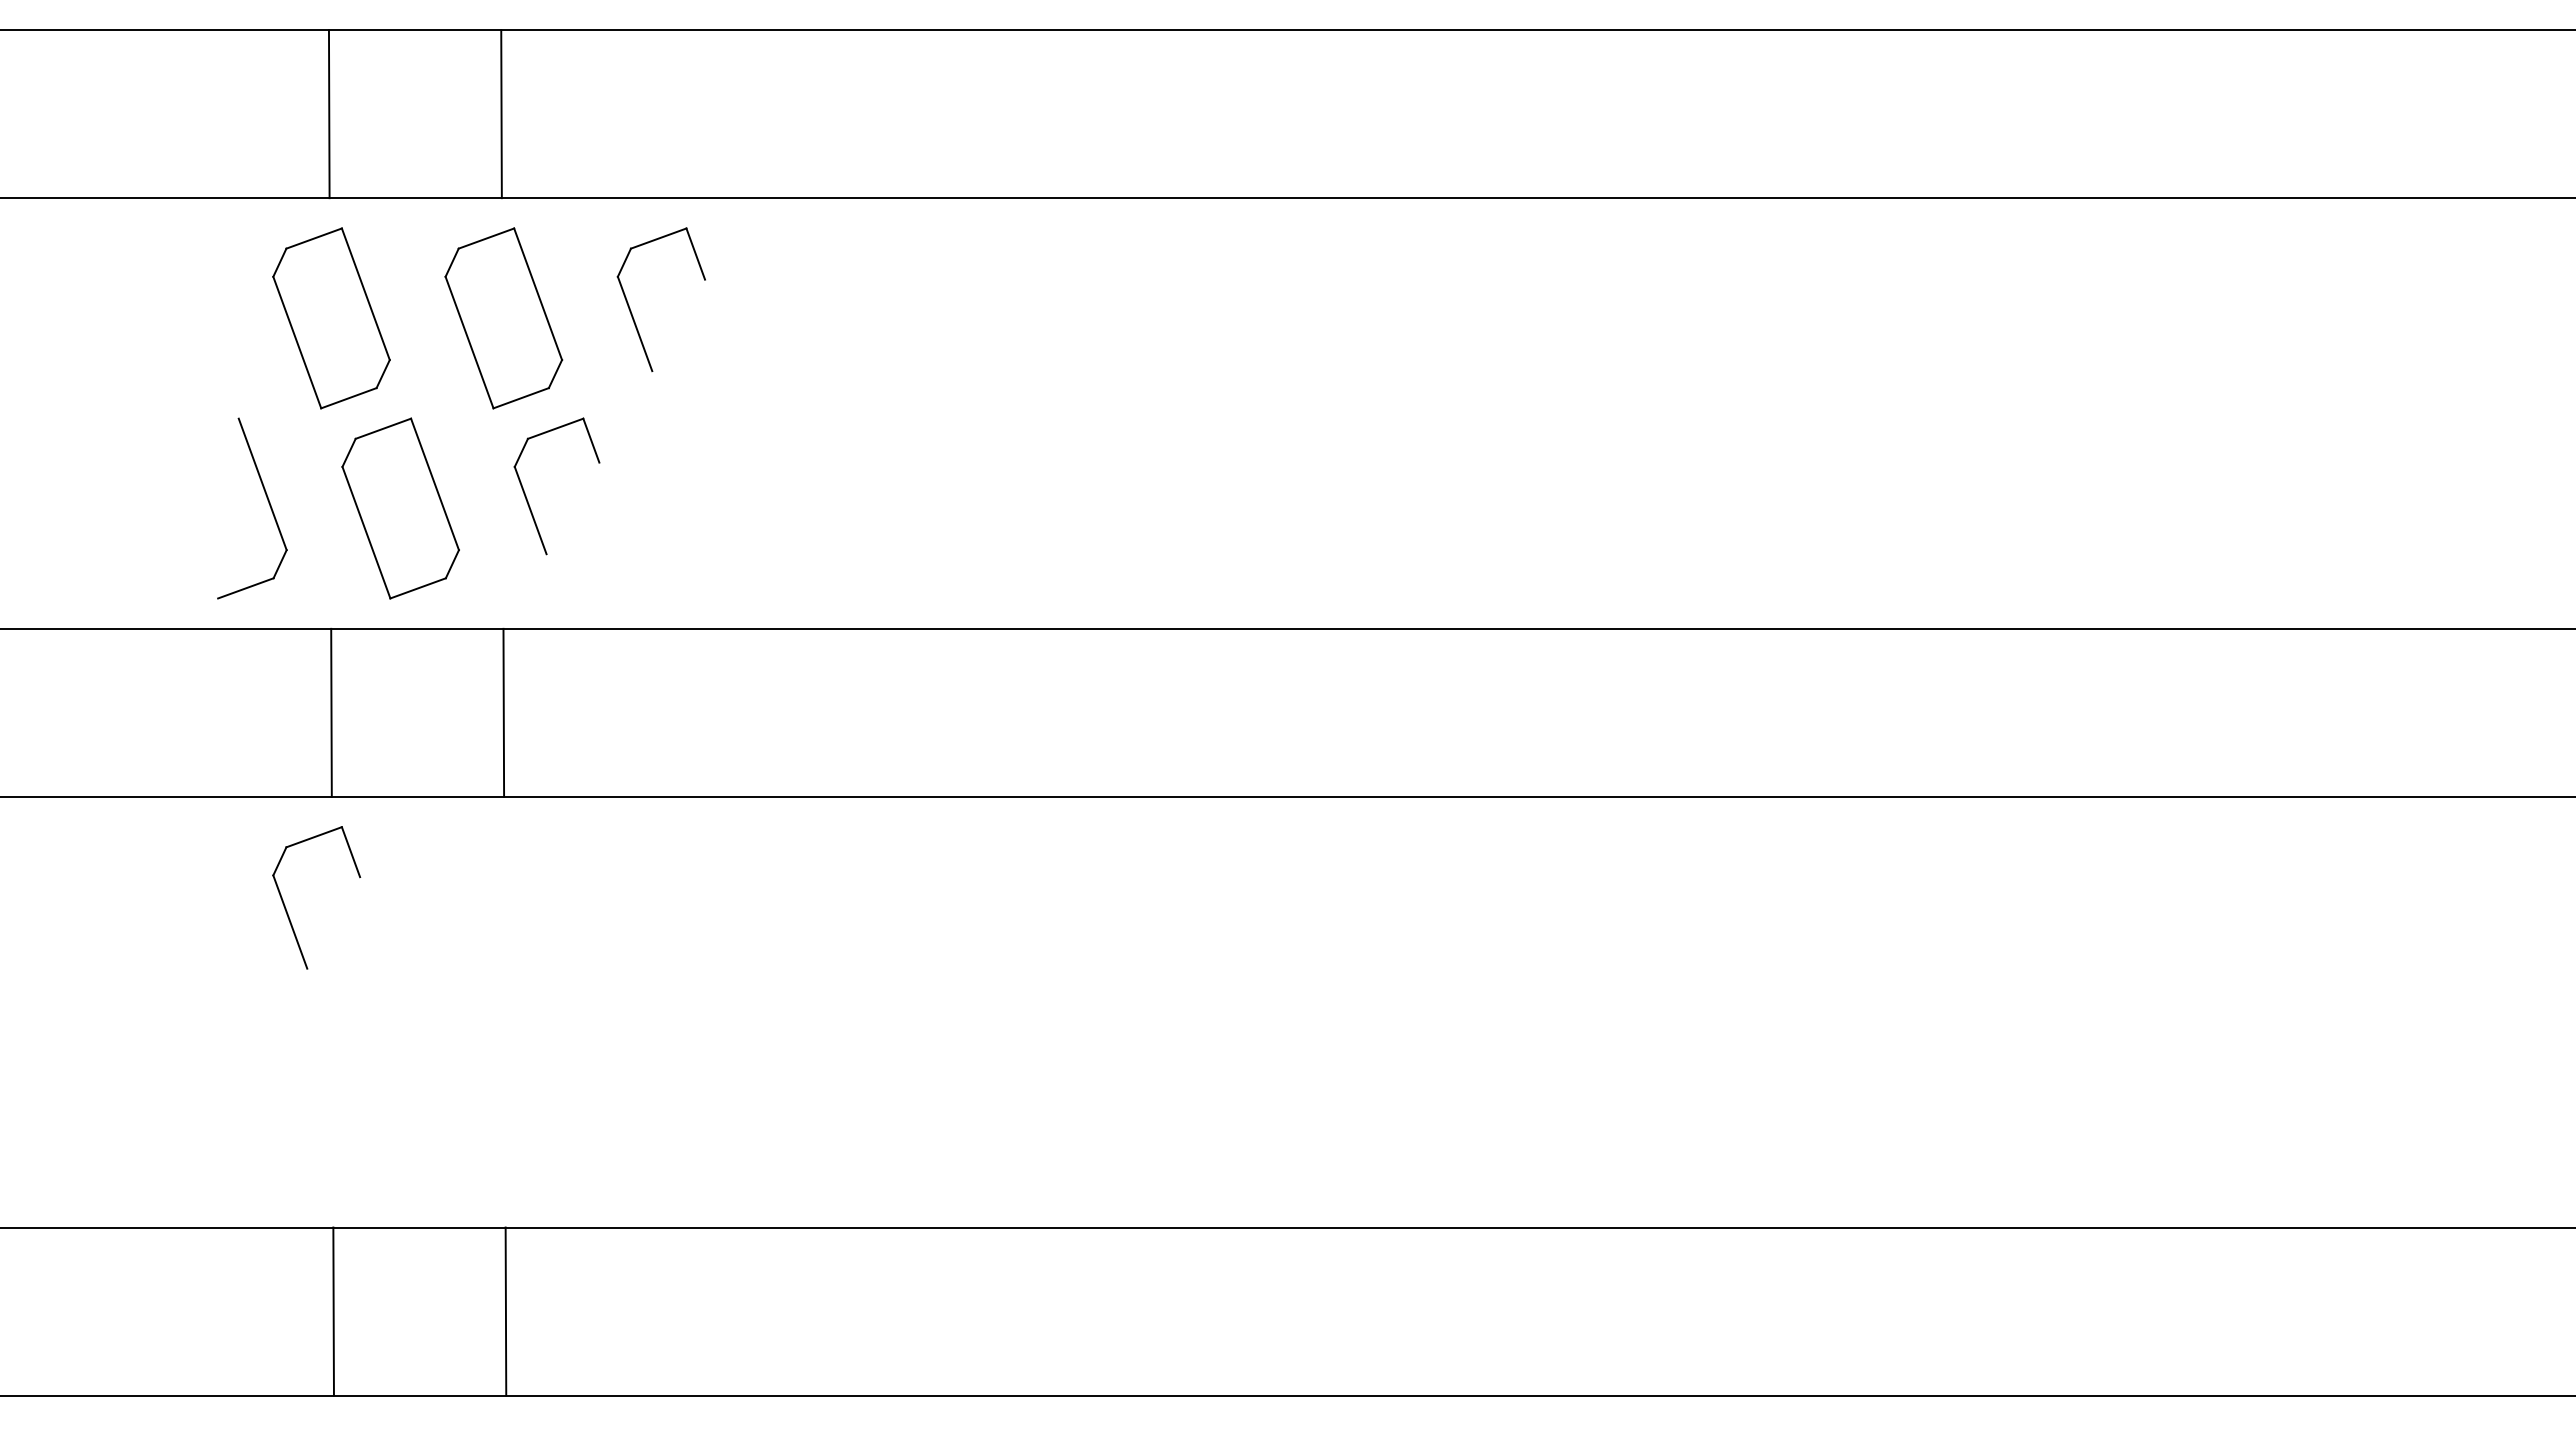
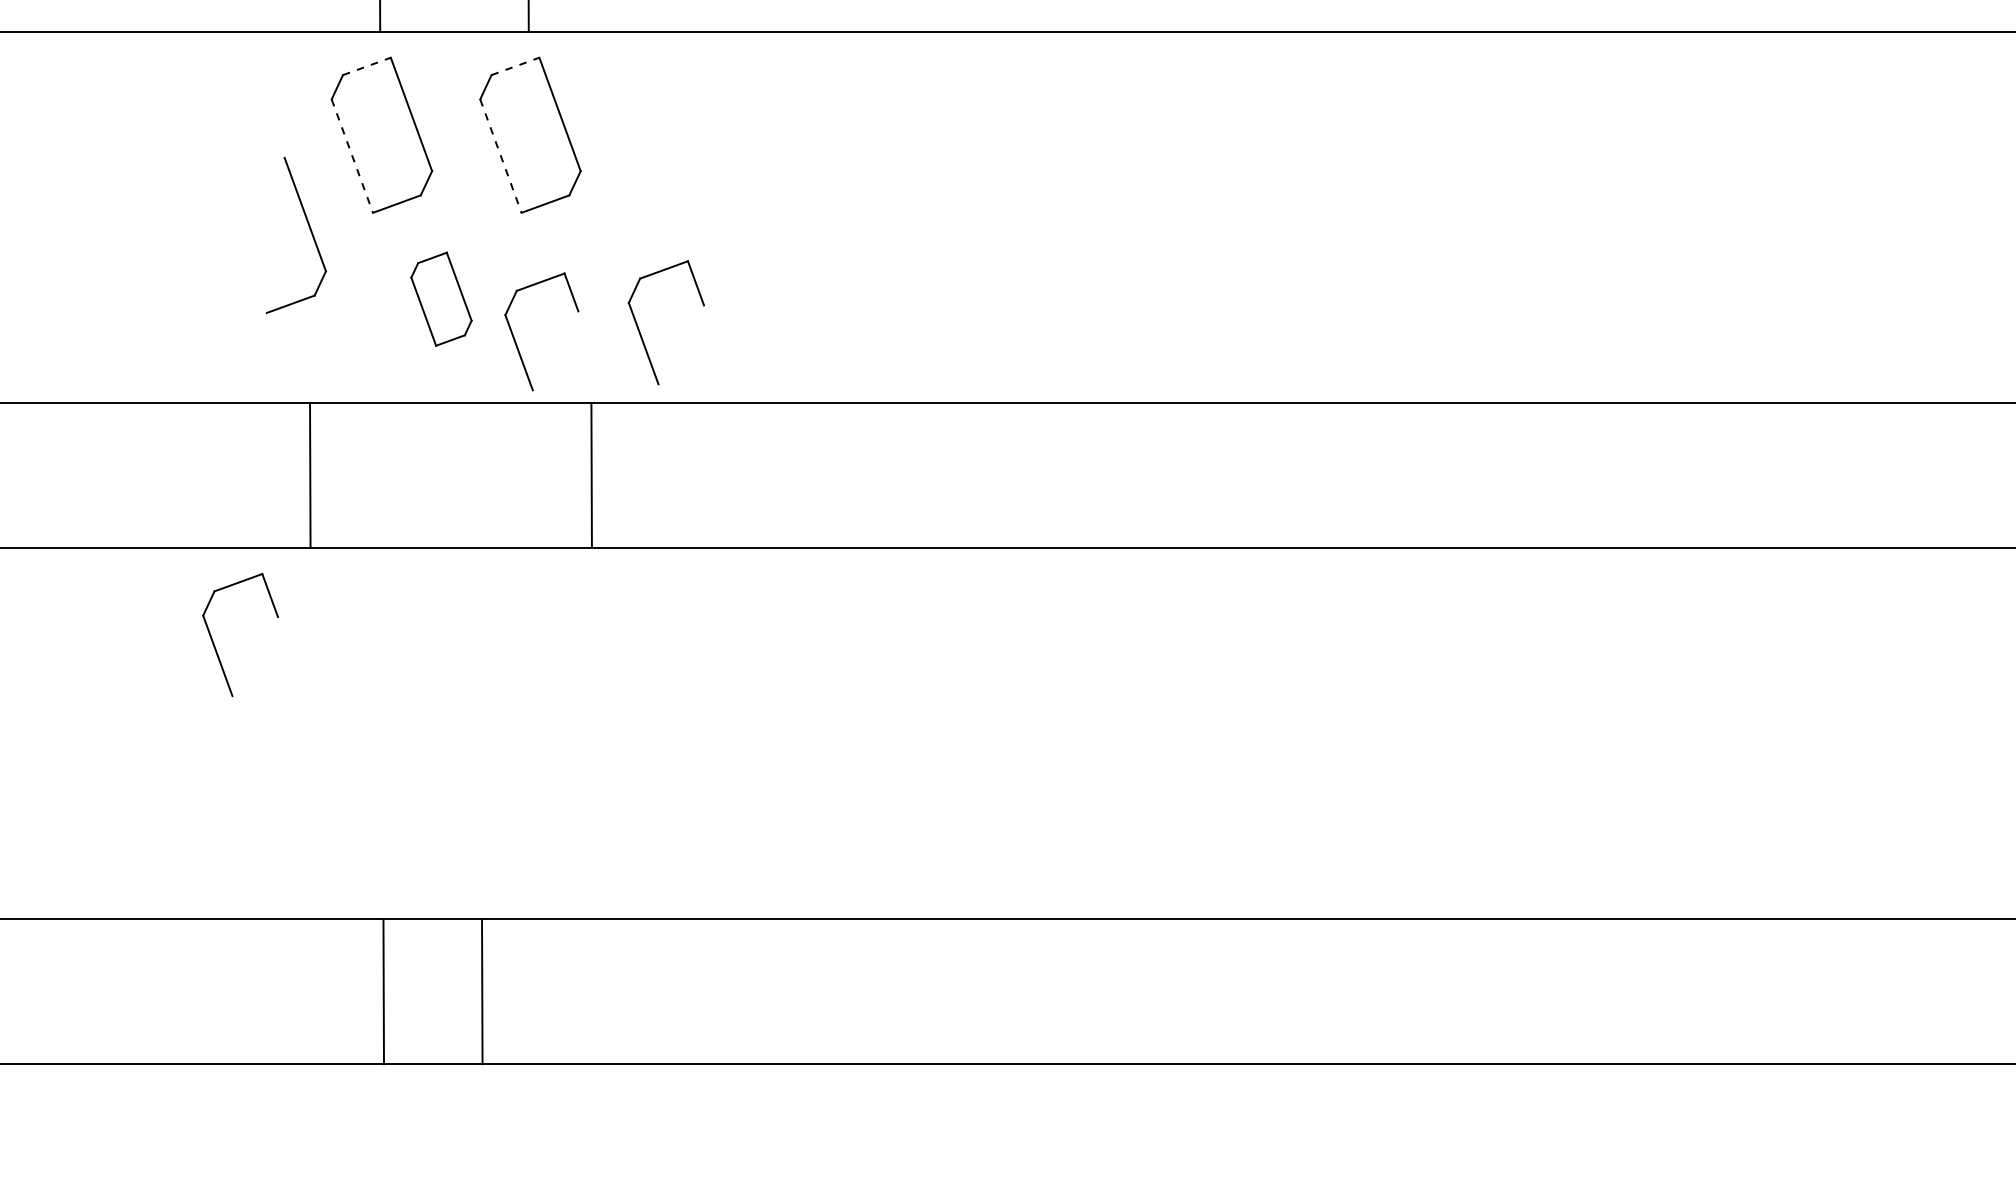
line: (314, 238) -> (367, 66), solid -> dashed
line: (486, 238) -> (515, 66), solid -> dashed
part: (631, 310) -> (640, 331), moved
line: (297, 342) -> (352, 156), solid -> dashed
line: (469, 342) -> (500, 156), solid -> dashed
part: (526, 495) -> (515, 339), moved
part: (268, 503) -> (310, 231), moved
part: (400, 508) -> (441, 299), size x0.6
line: (331, 712) -> (310, 475), moved
line: (503, 712) -> (591, 475), moved
part: (286, 908) -> (214, 644), moved
line: (505, 1311) -> (481, 991), moved

